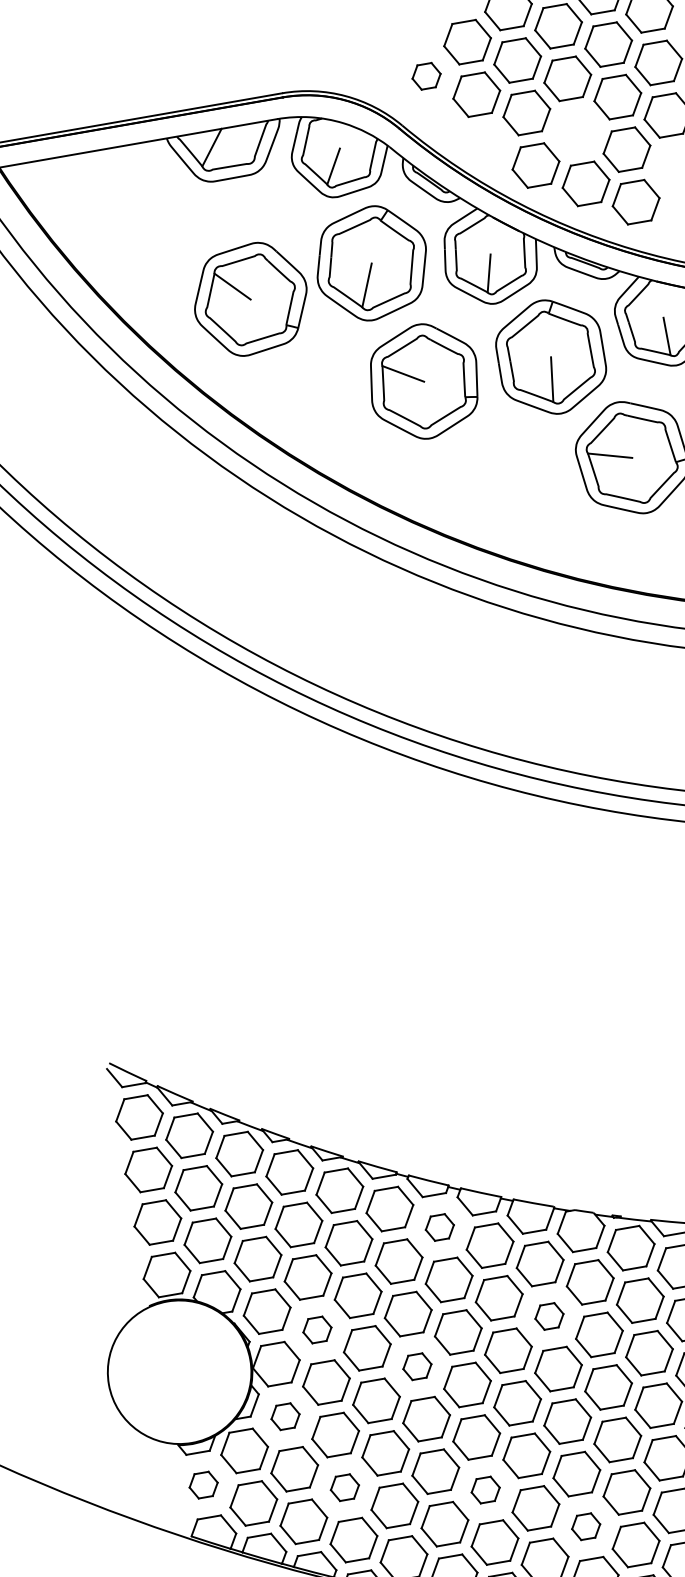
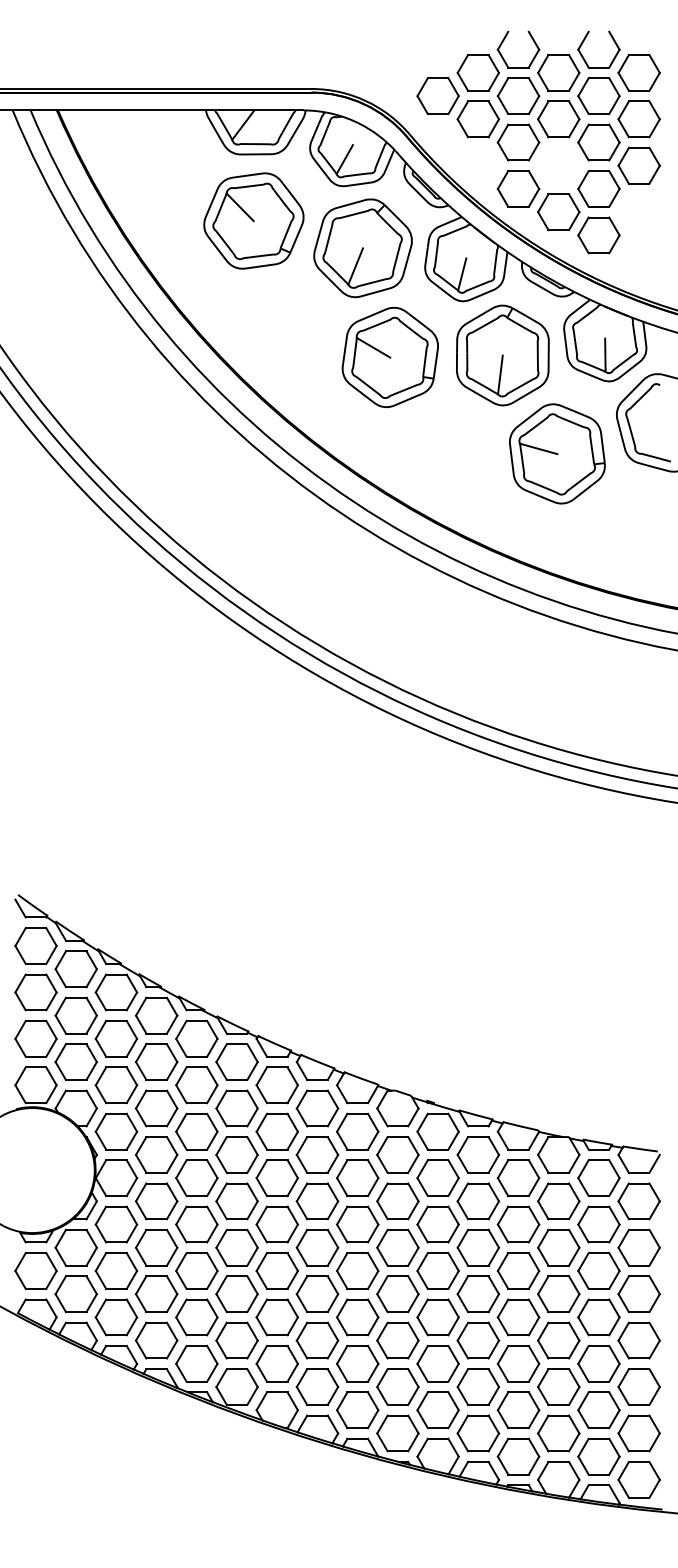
part: (425, 75) -> (437, 95), size x1.67
part: (250, 298) -> (253, 220), moved
part: (439, 1227) -> (276, 1085), size x1.67
part: (548, 1315) -> (357, 1177), size x1.67
part: (317, 1329) -> (156, 1154), size x1.67
part: (416, 1366) -> (236, 1201), size x1.67
part: (285, 1416) -> (116, 1224), size x1.67
part: (203, 1484) -> (35, 1270), size x1.67
part: (344, 1487) -> (156, 1294), size x1.67
part: (484, 1490) -> (276, 1317), size x1.67
part: (585, 1526) -> (357, 1363), size x1.67

